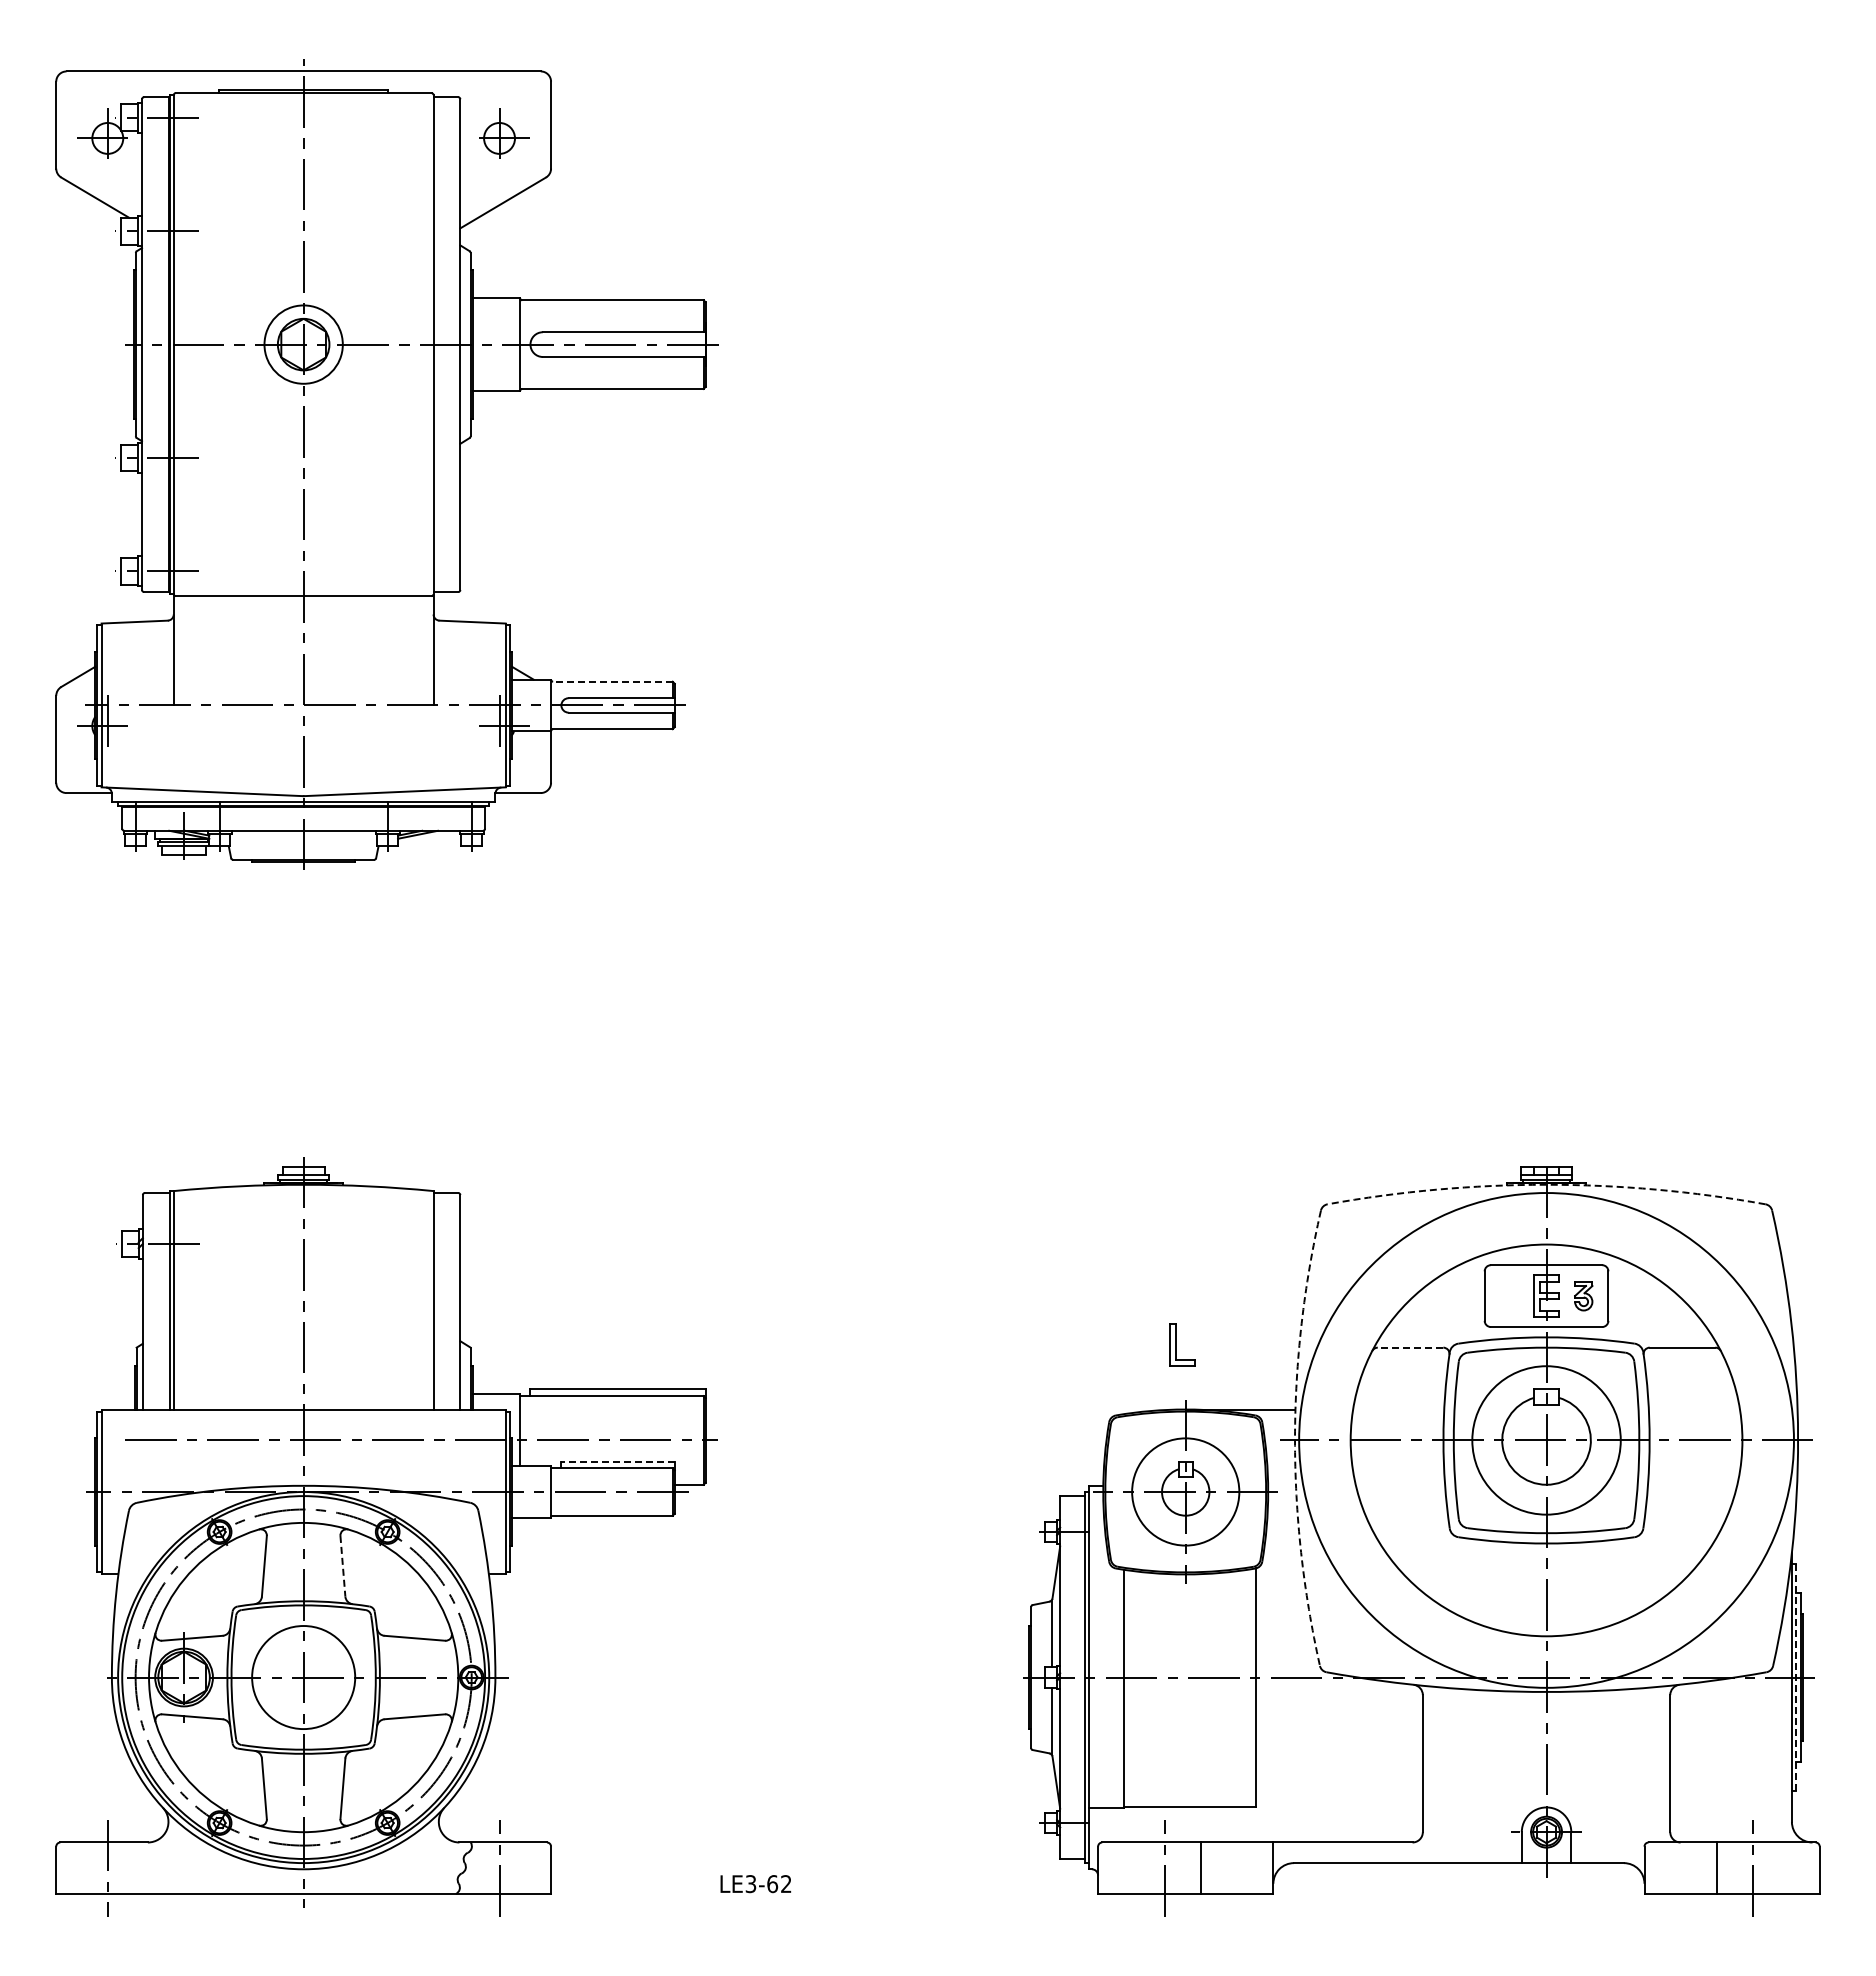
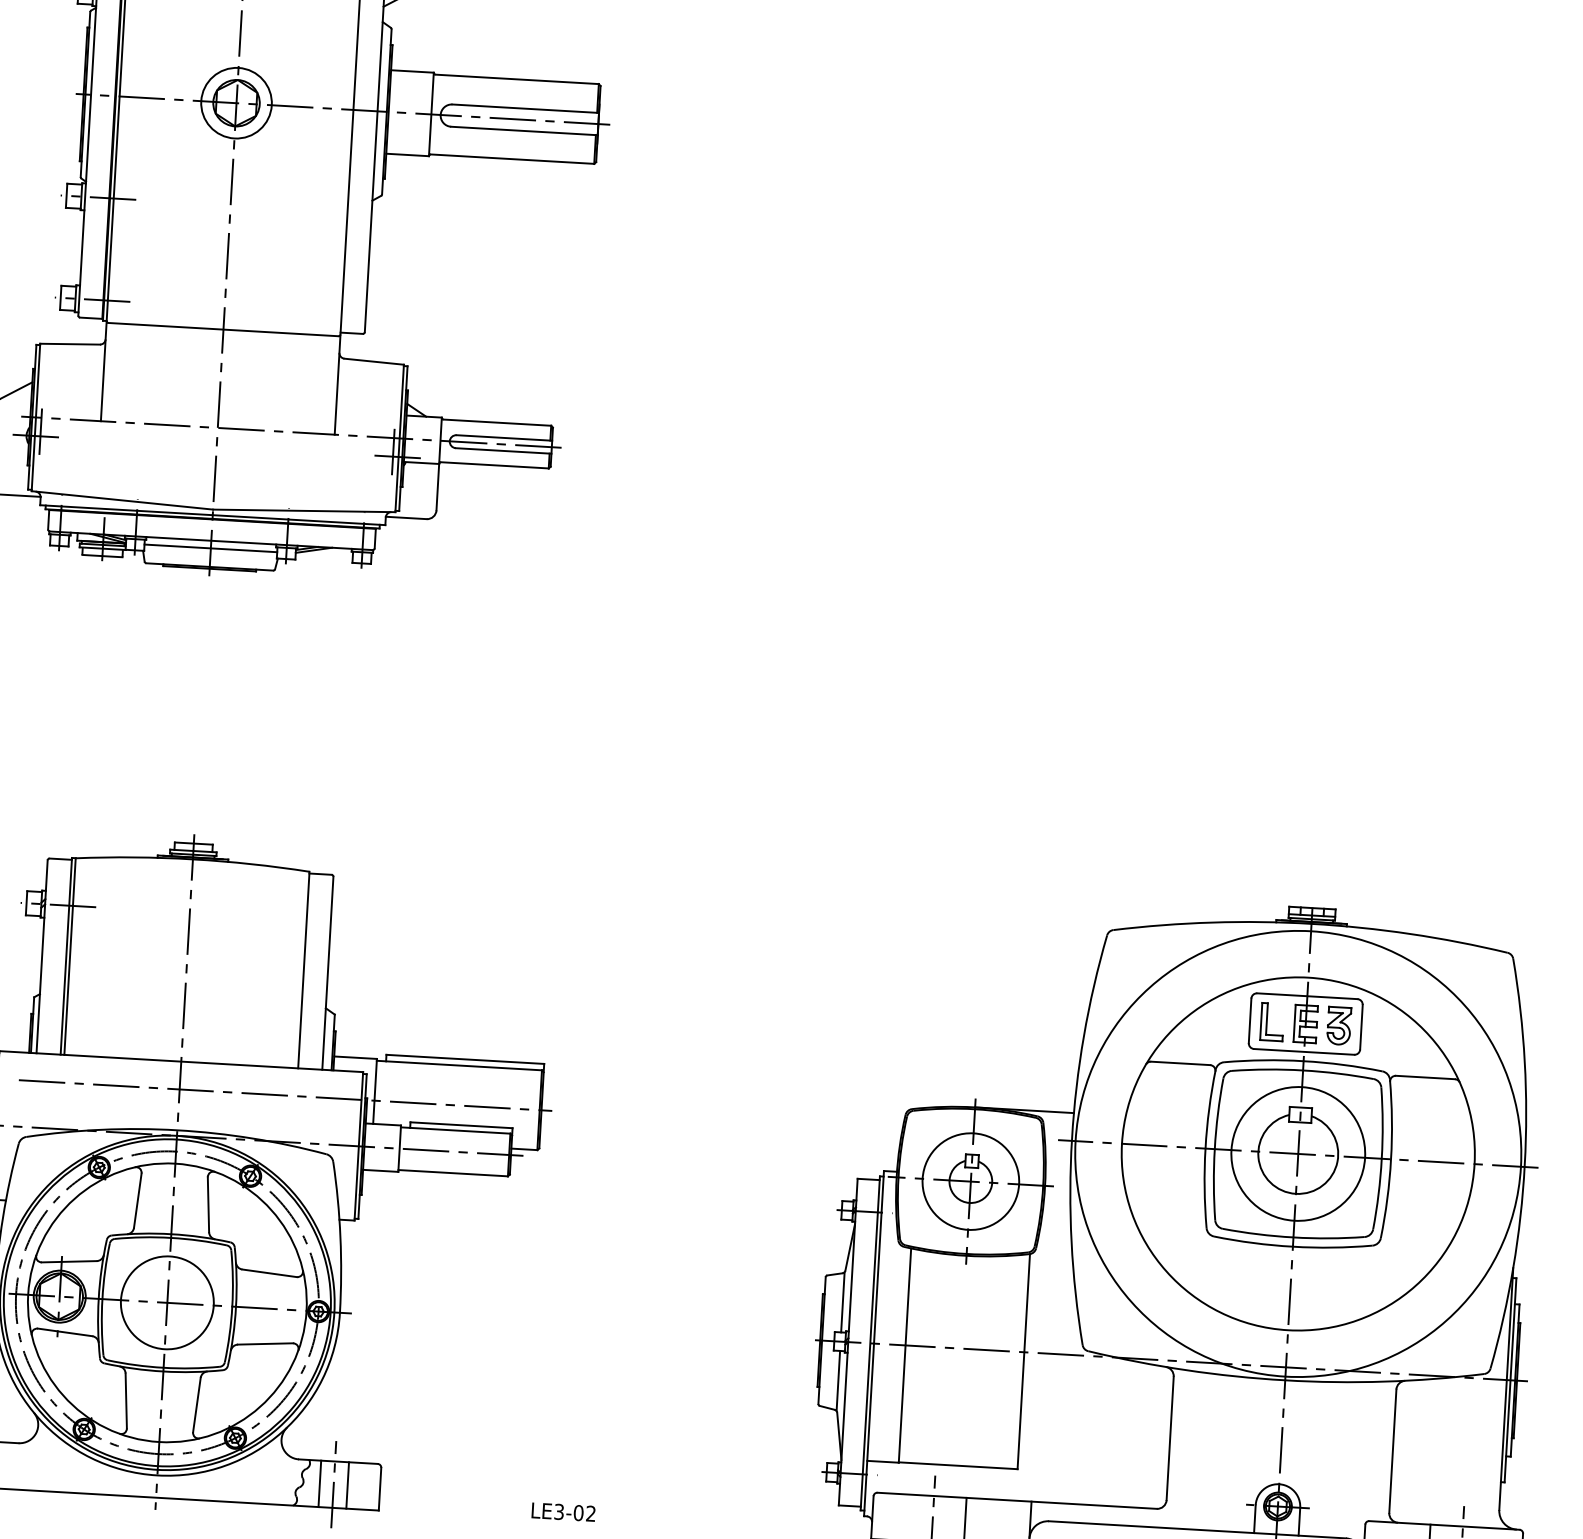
line: (612, 681) -> (497, 422), dashed -> solid
line: (303, 839) -> (210, 548), added
arc: (1546, 1184) -> (1311, 923), dashed -> solid
part: (1583, 1295) -> (1339, 1025), size x1.43
part: (1182, 1344) -> (1272, 1021), moved
line: (1410, 1347) -> (1180, 1063), dashed -> solid
arc: (1295, 1438) -> (1072, 1139), dashed -> solid
line: (618, 1462) -> (461, 1125), dashed -> solid
line: (342, 1566) -> (208, 1204), dashed -> solid
line: (1796, 1677) -> (1510, 1380), dashed -> solid
line: (484, 1868) -> (320, 1484), added
line: (515, 1868) -> (348, 1485), added
text: (772, 1883) -> (578, 1512), LE3-62 -> LE3-02

